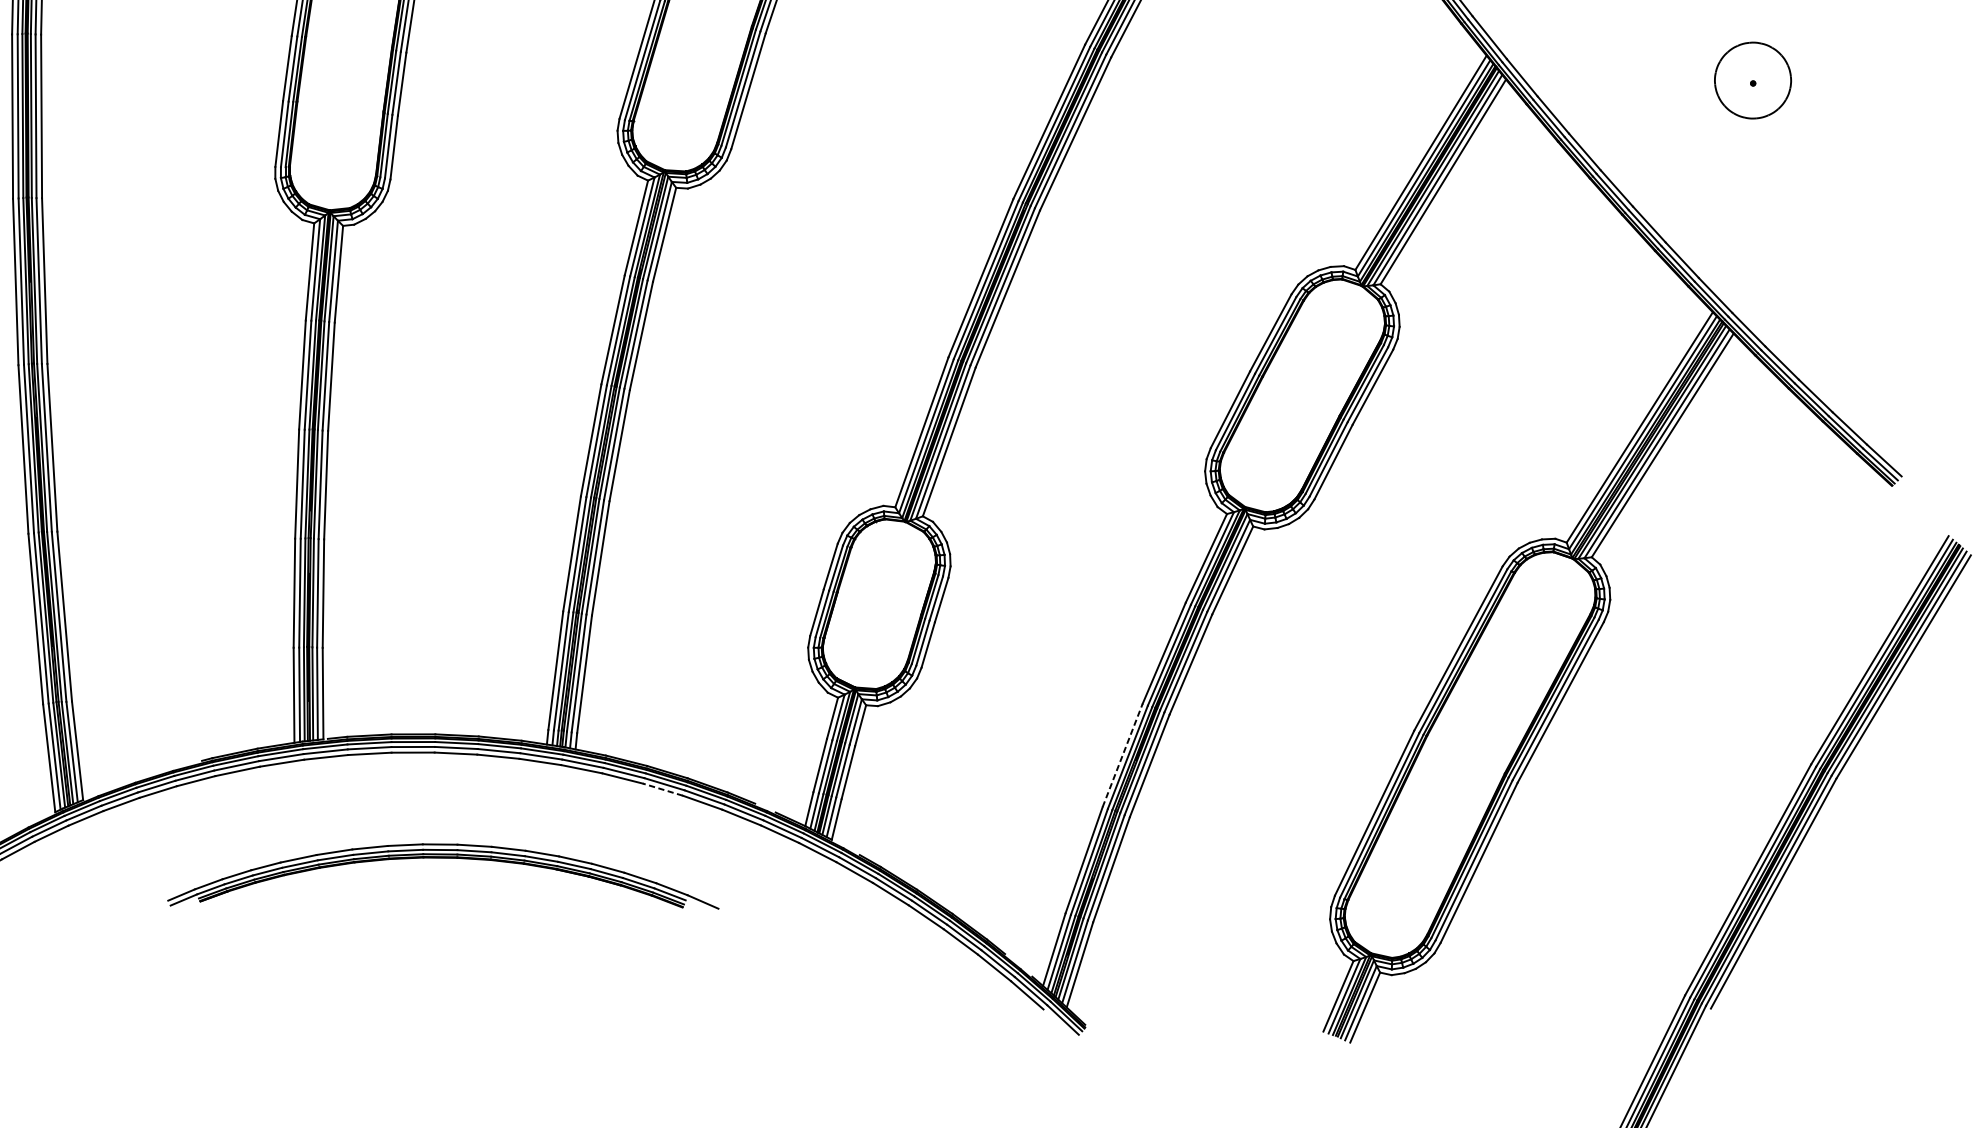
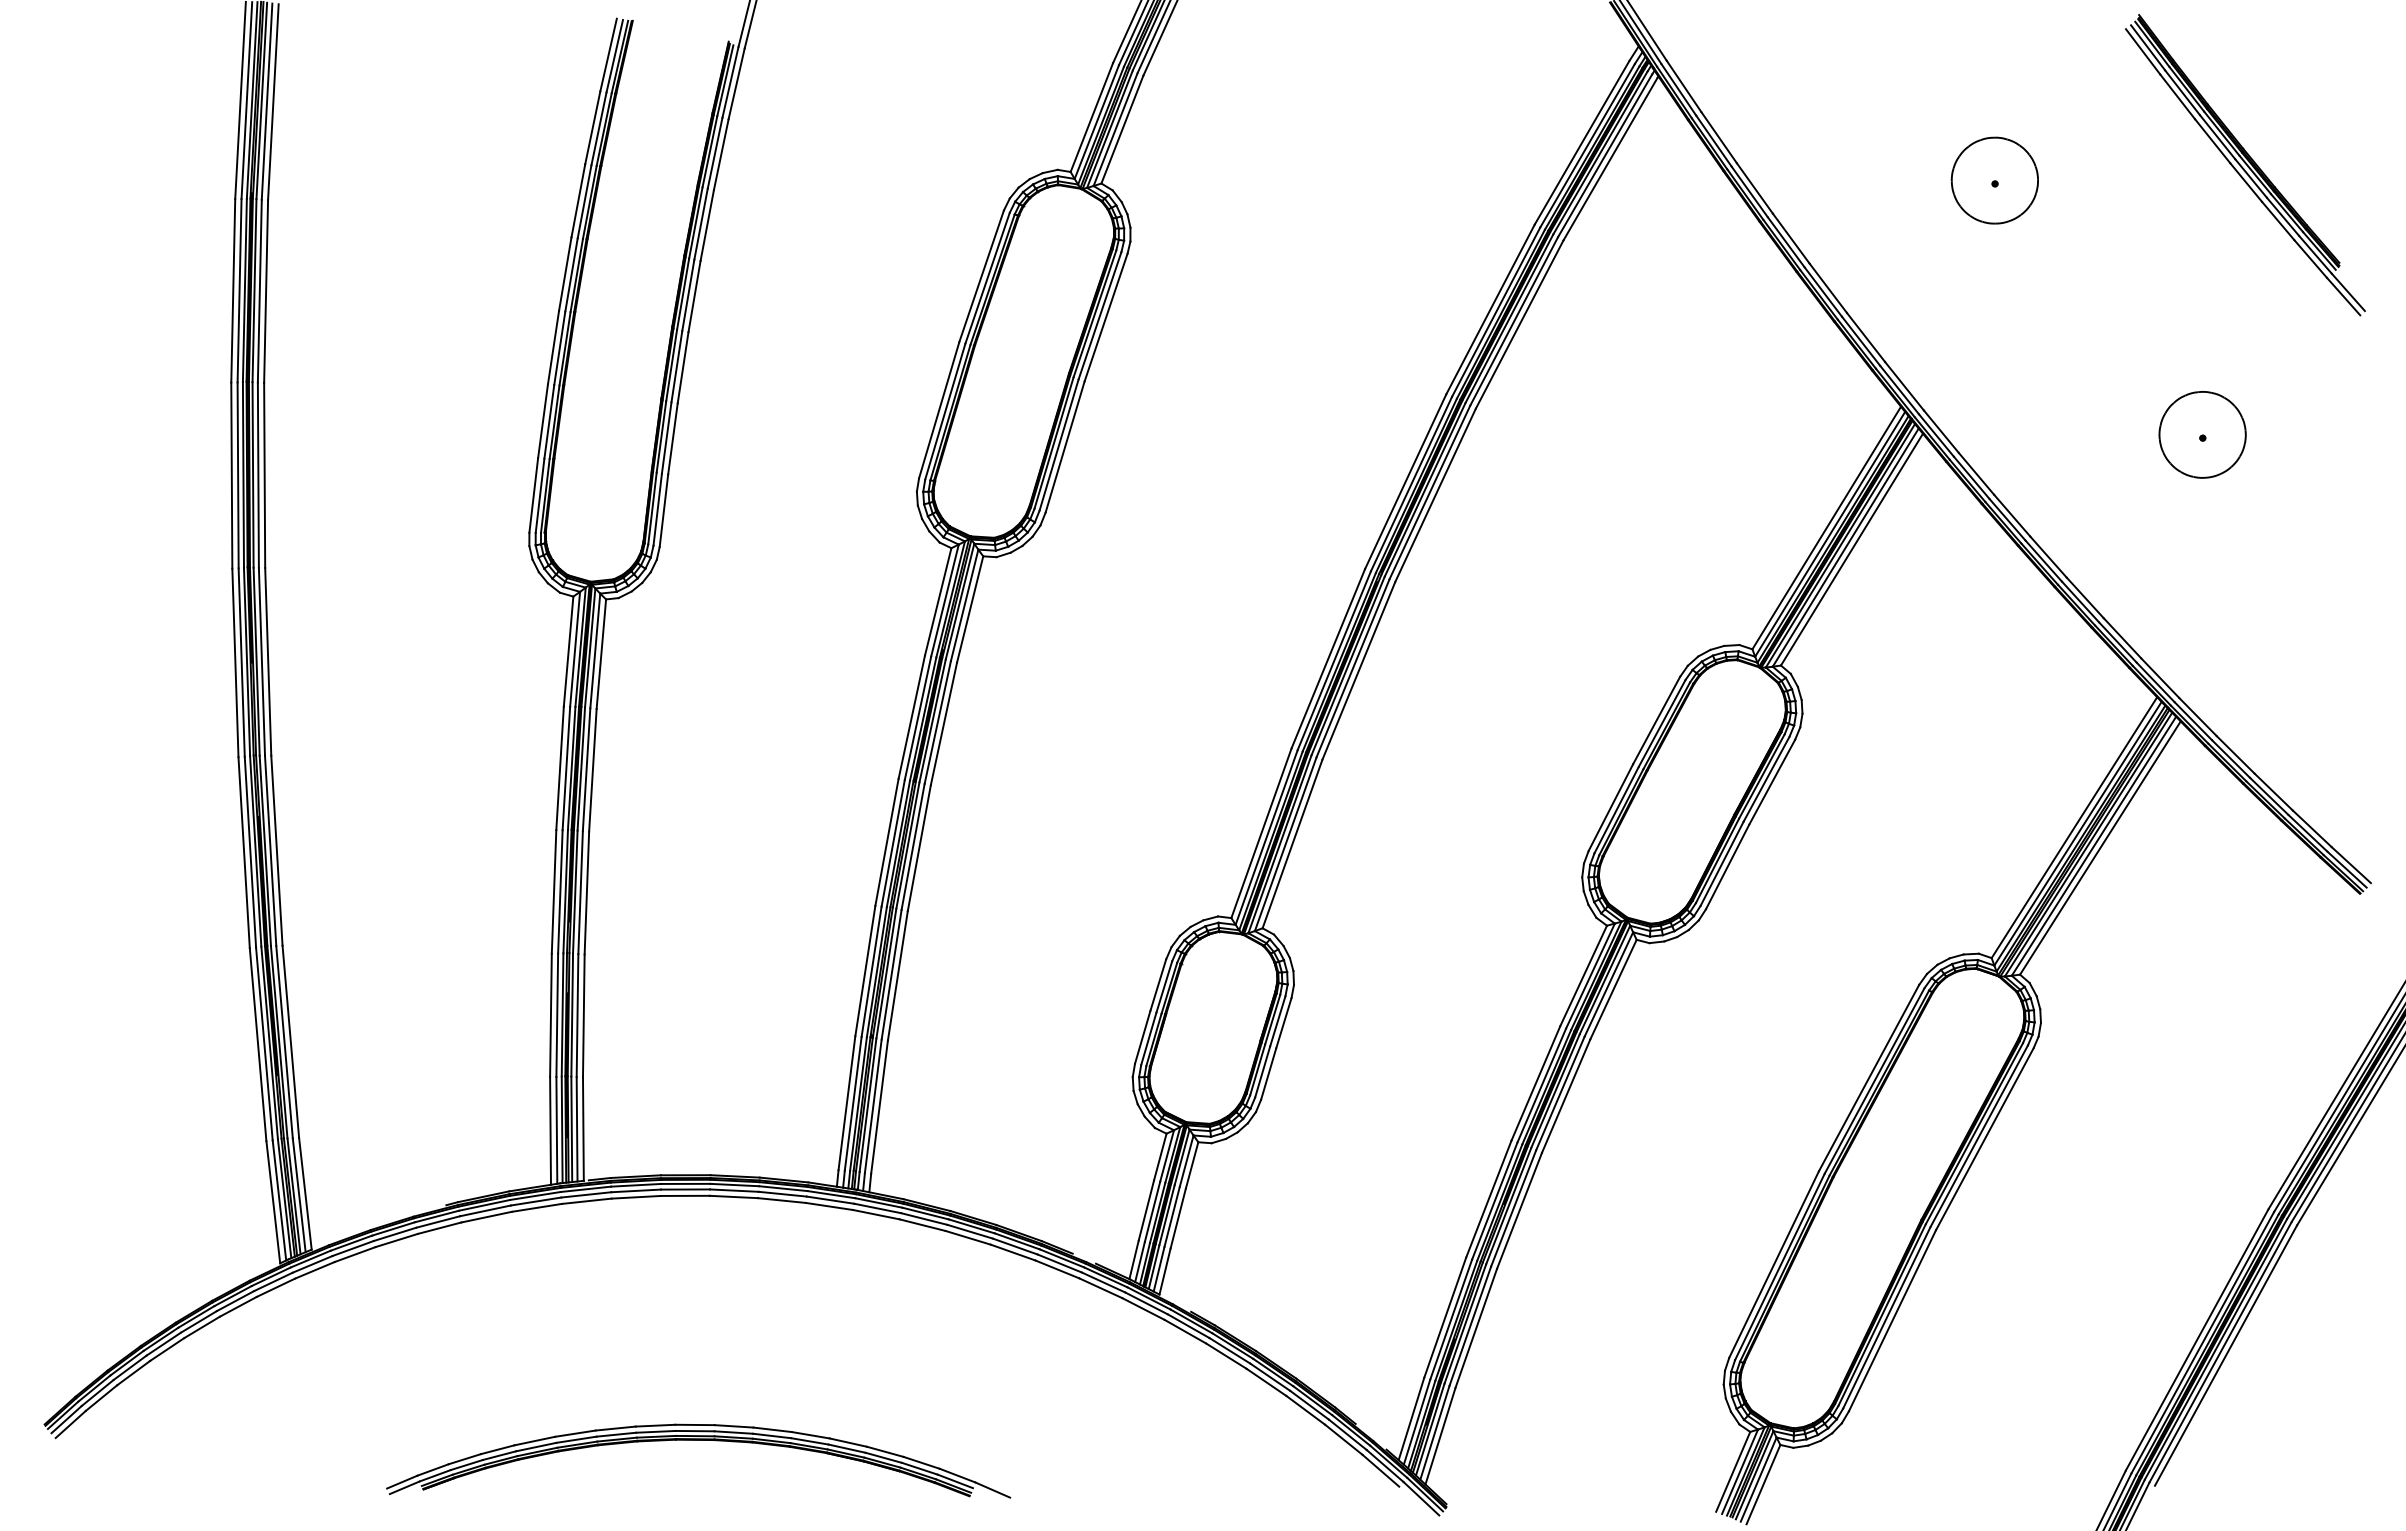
line: (1122, 755) -> (1488, 1199), dashed -> solid
line: (663, 789) -> (968, 1237), dashed -> solid
part: (443, 858) -> (698, 1440), moved

